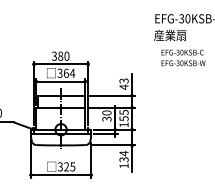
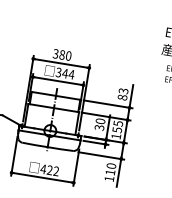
text: (65, 73) -> (64, 73), 364 -> 344
text: (123, 86) -> (122, 96), 43 -> 83
text: (123, 156) -> (110, 169), 134 -> 110
text: (66, 166) -> (49, 169), 325 -> 422

